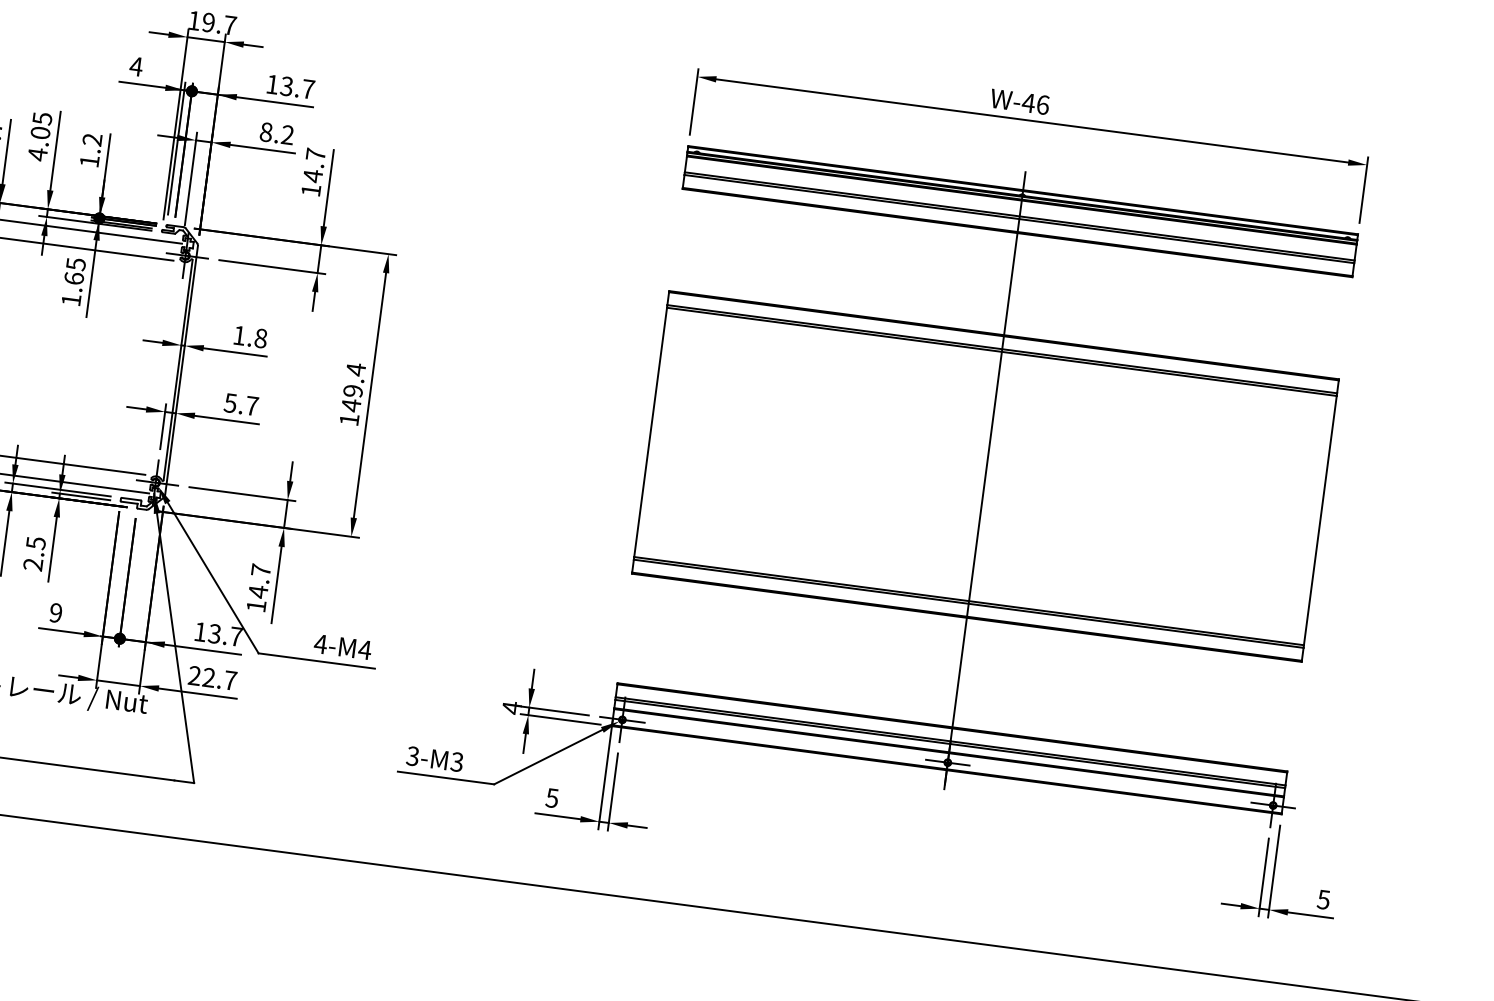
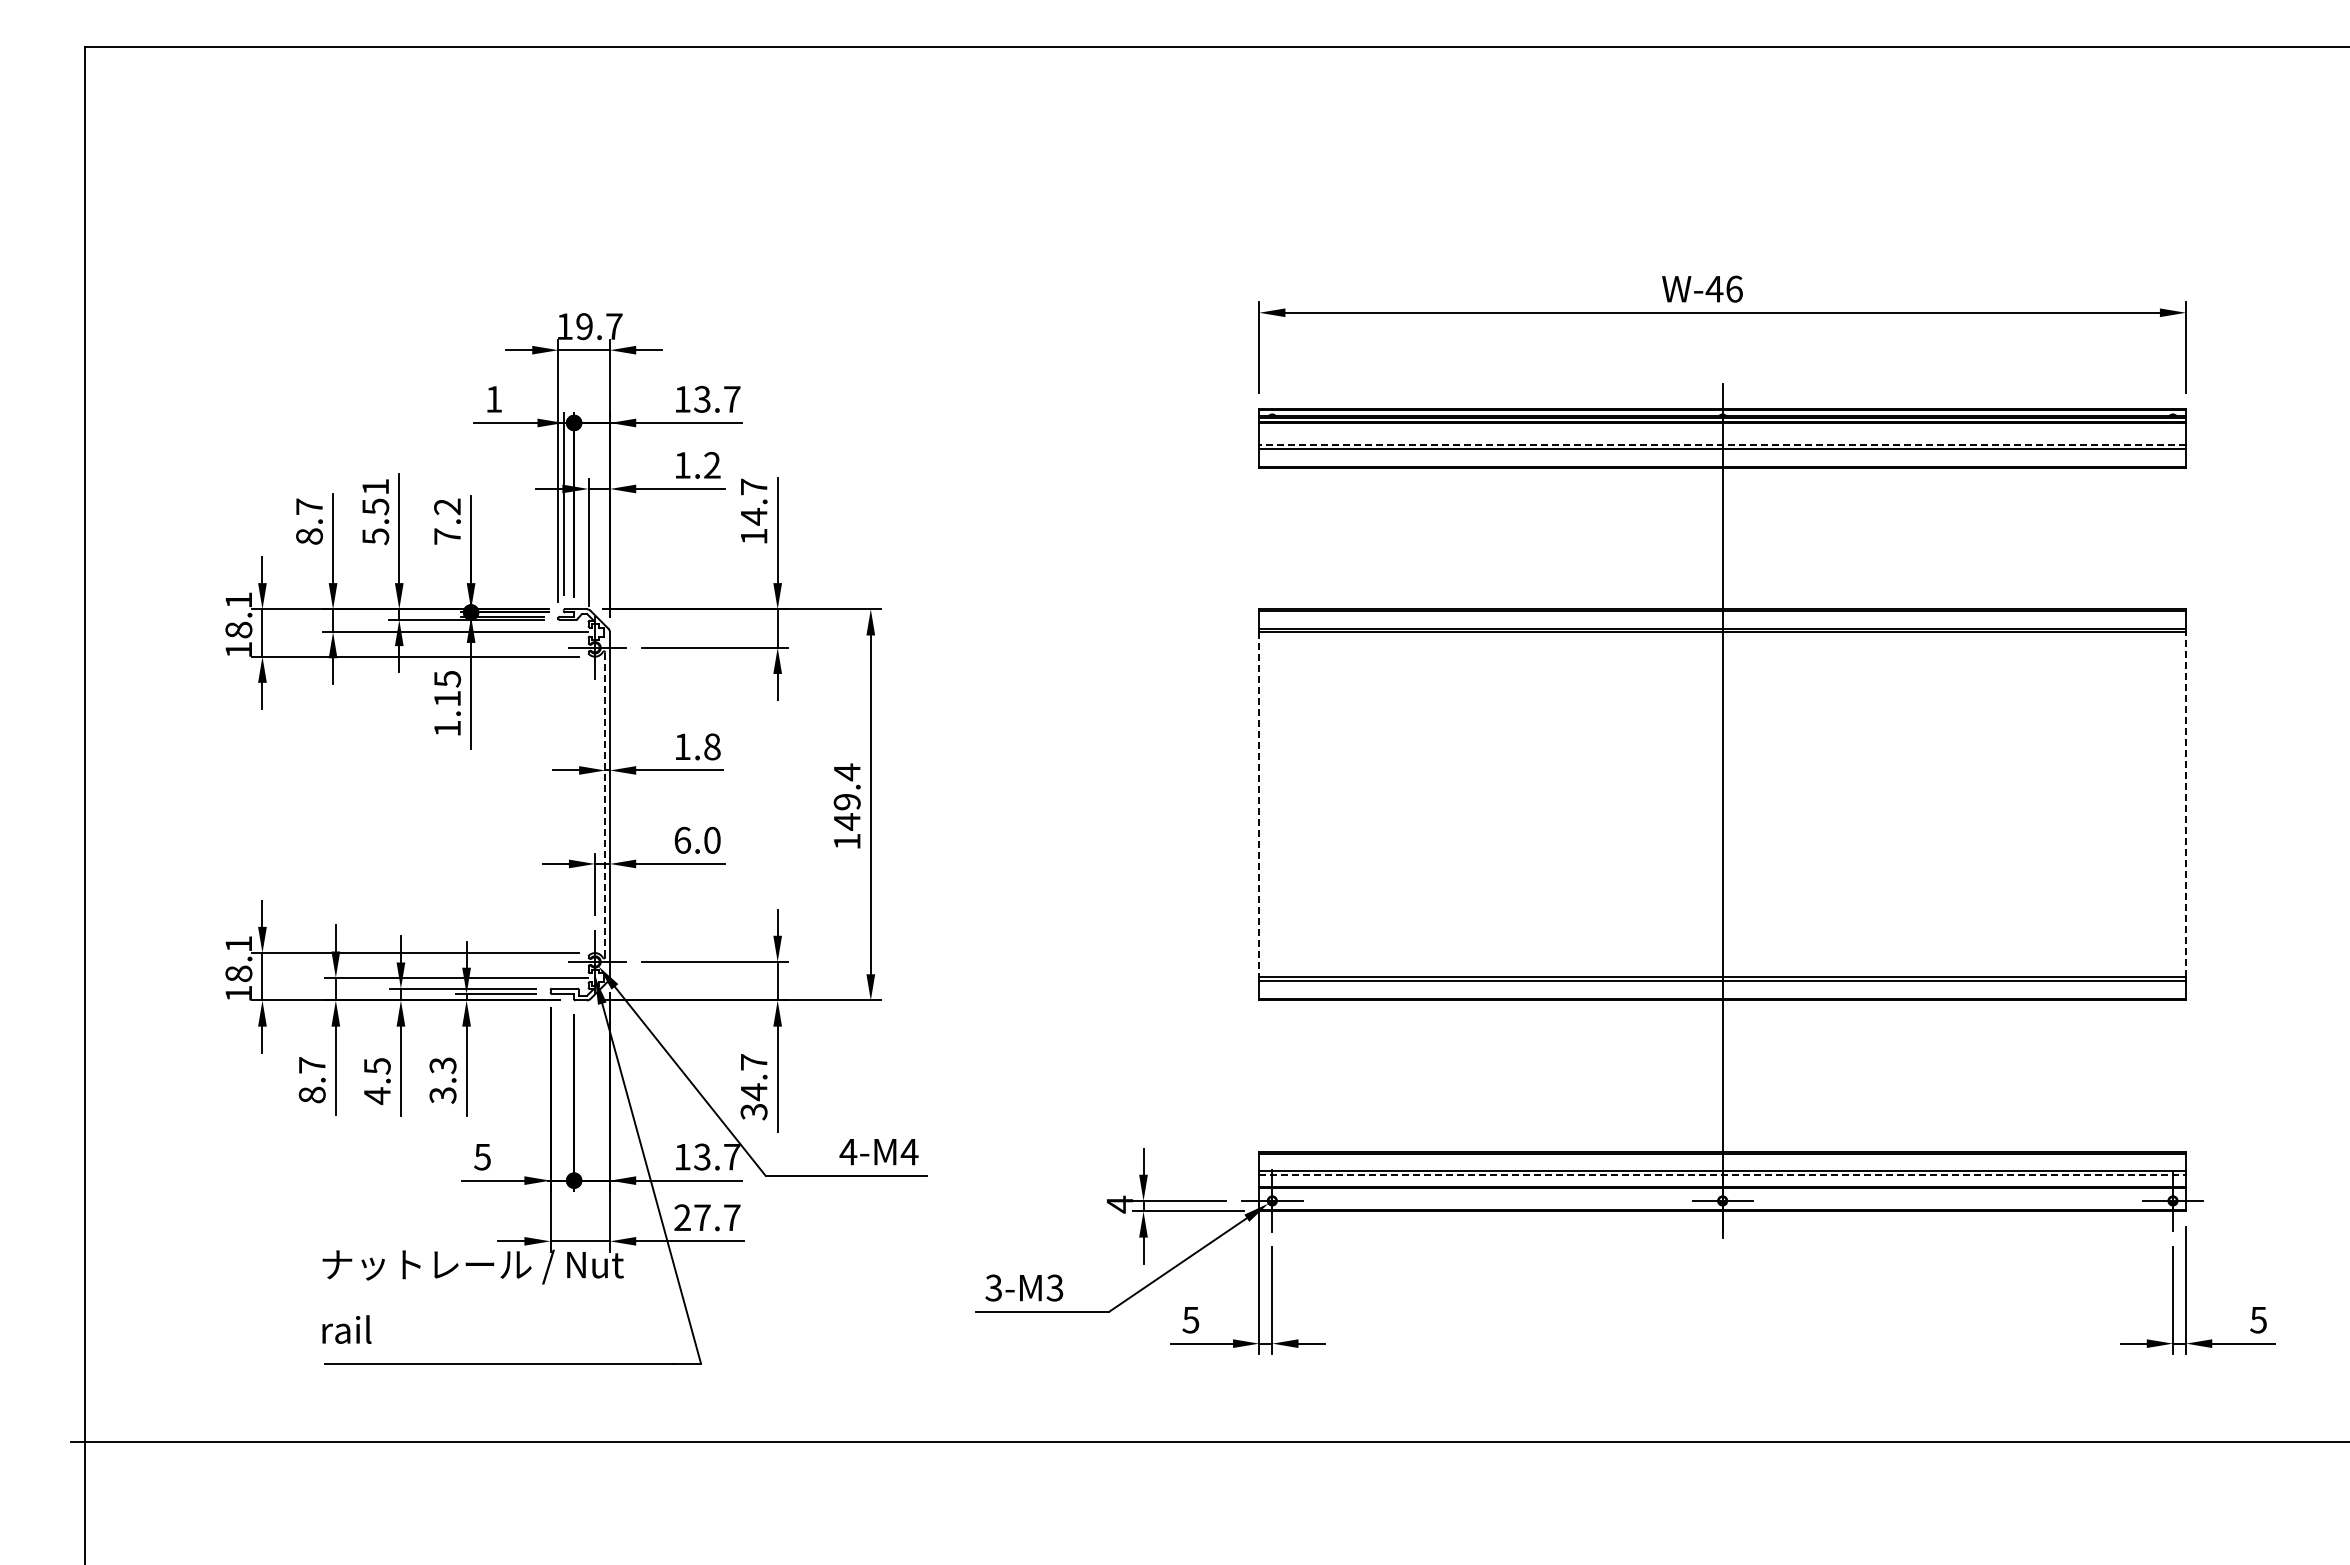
text: (135, 66) -> (493, 399), 4 -> 1
text: (266, 132) -> (682, 465), 8.2 -> 1.2
text: (39, 137) -> (375, 512), 4.05 -> 5.51
text: (89, 161) -> (447, 536), 1.2 -> 7.2
line: (1019, 216) -> (1722, 444), solid -> dashed
text: (74, 278) -> (447, 698), 1.65 -> 1.15
line: (178, 369) -> (605, 804), solid -> dashed
text: (241, 404) -> (697, 839), 5.7 -> 6.0
line: (650, 432) -> (1259, 805), solid -> dashed
line: (1320, 520) -> (2186, 804), solid -> dashed
text: (34, 553) -> (442, 1080), 2.5 -> 3.3
text: (255, 606) -> (753, 1112), 14.7 -> 34.7
text: (55, 612) -> (482, 1156), 9 -> 5
text: (209, 677) -> (702, 1217), 22.7 -> 27.7
line: (950, 744) -> (1723, 1175), solid -> dashed

